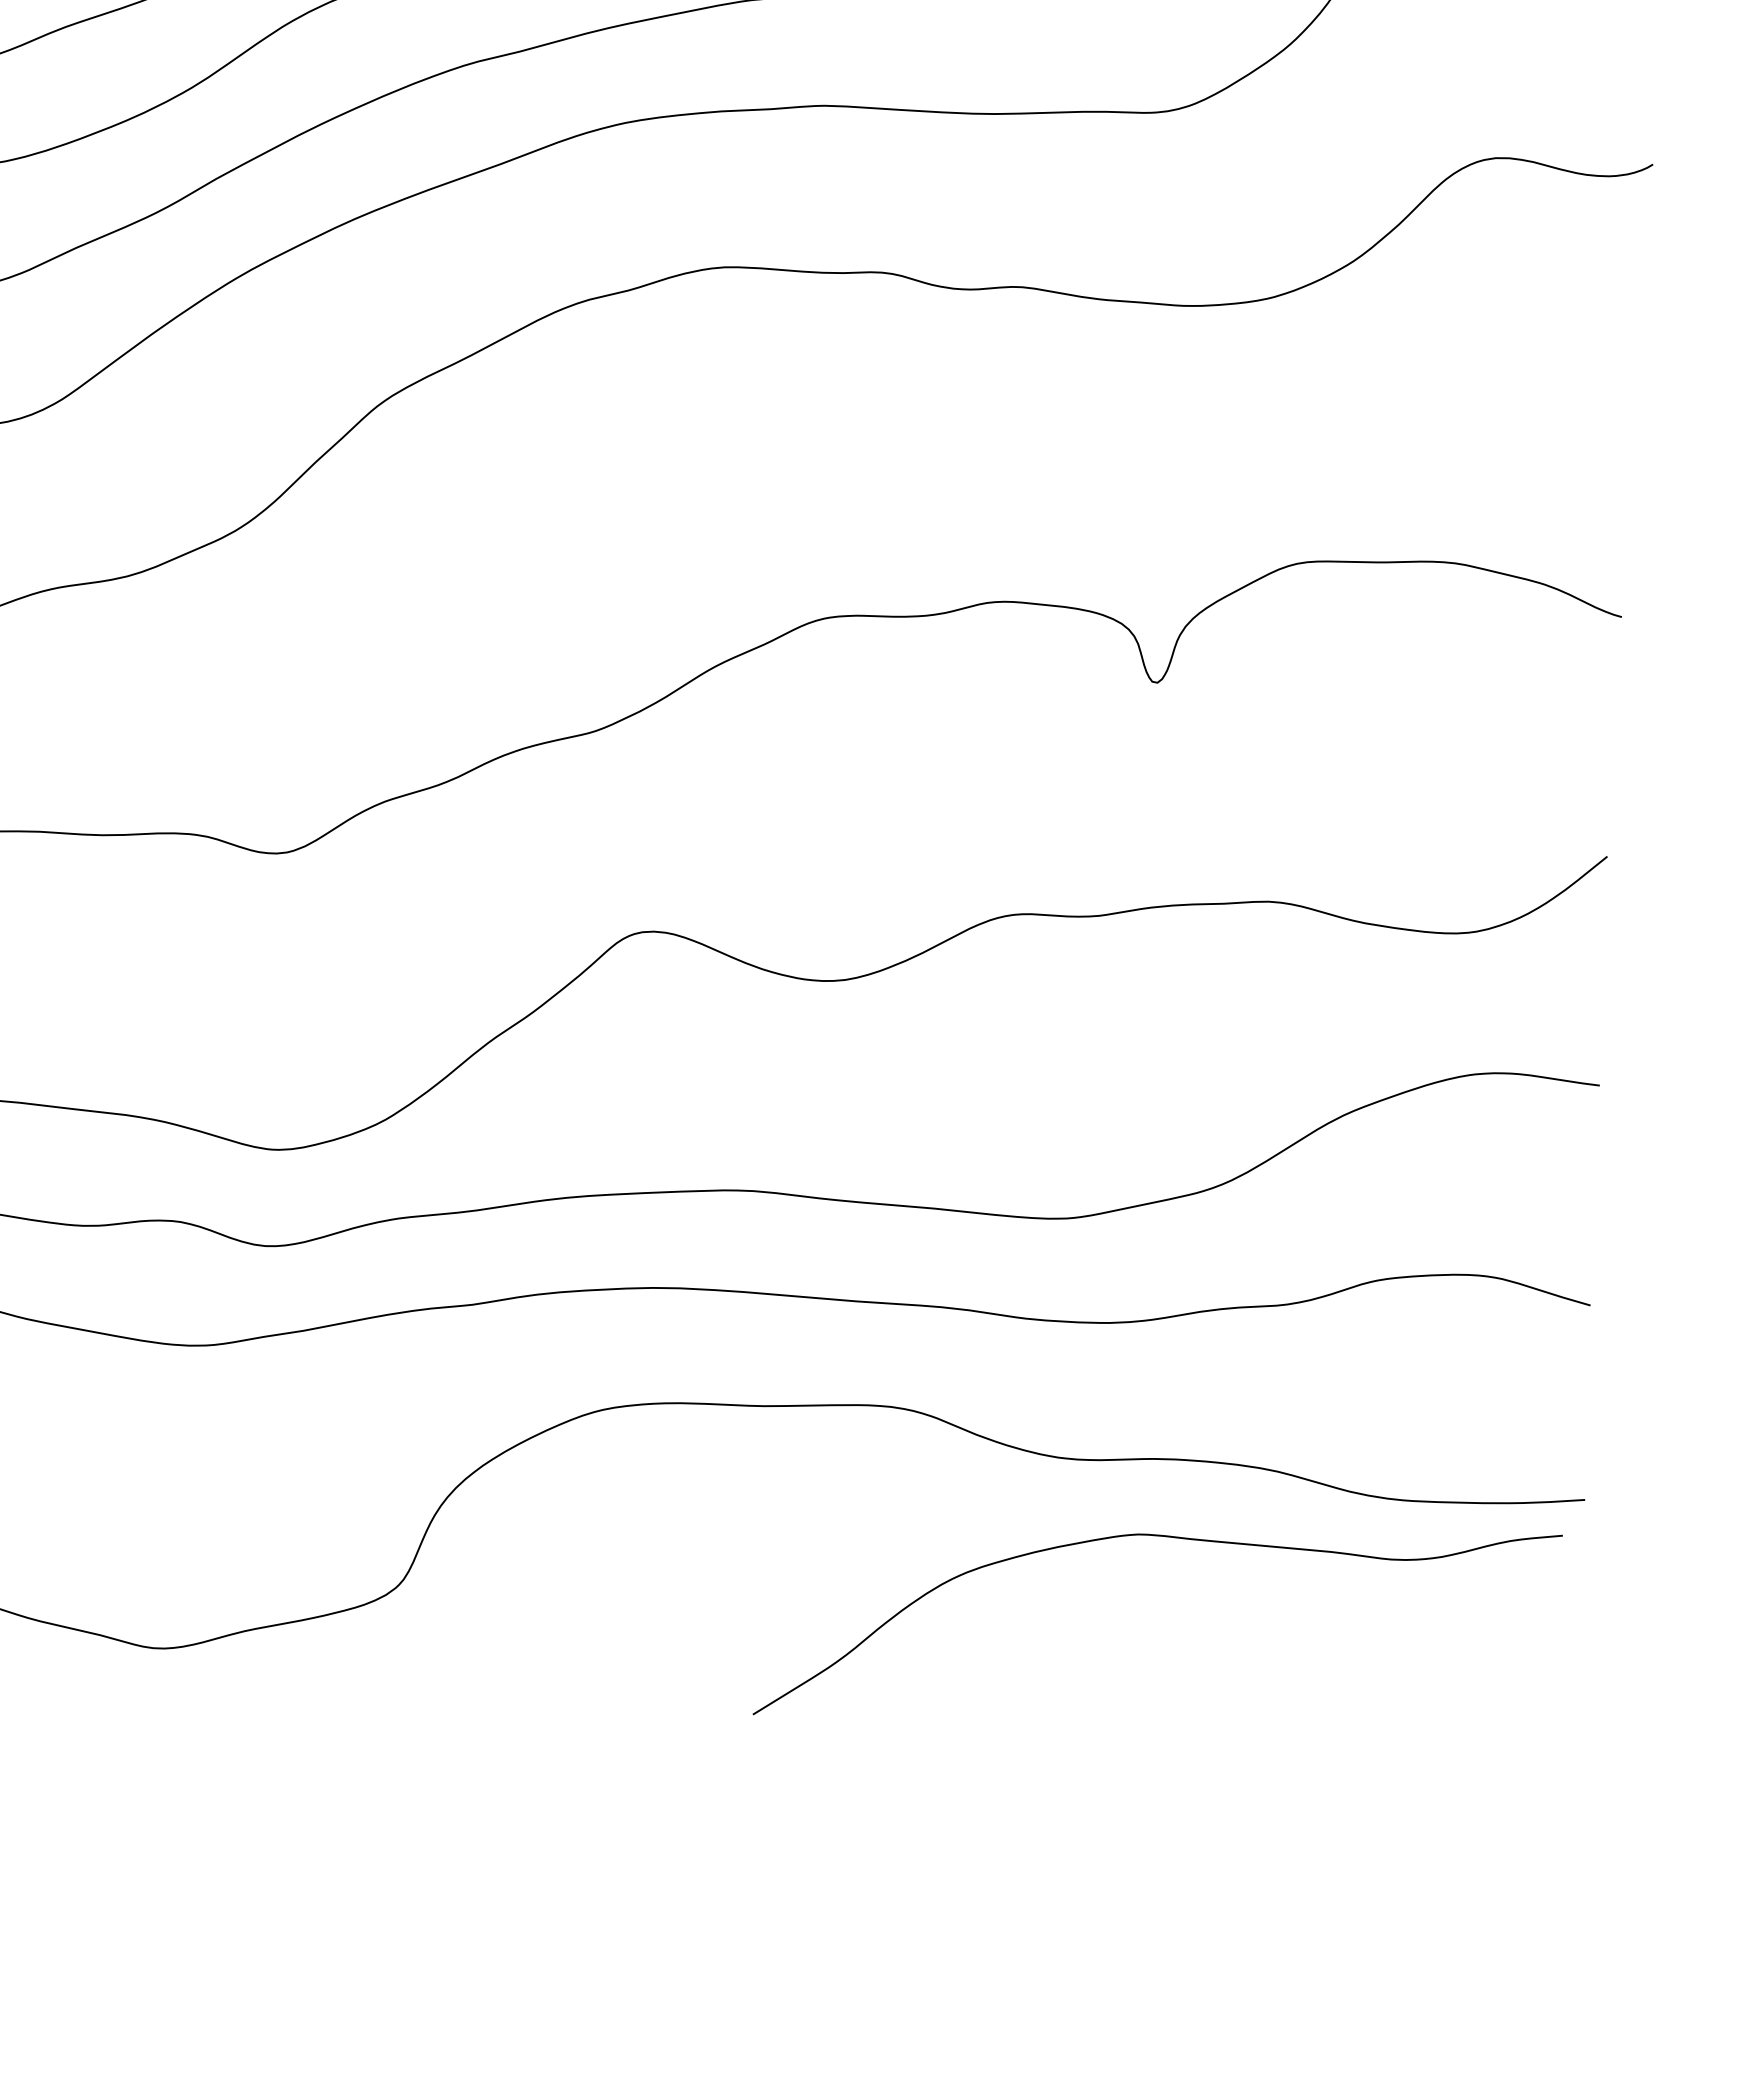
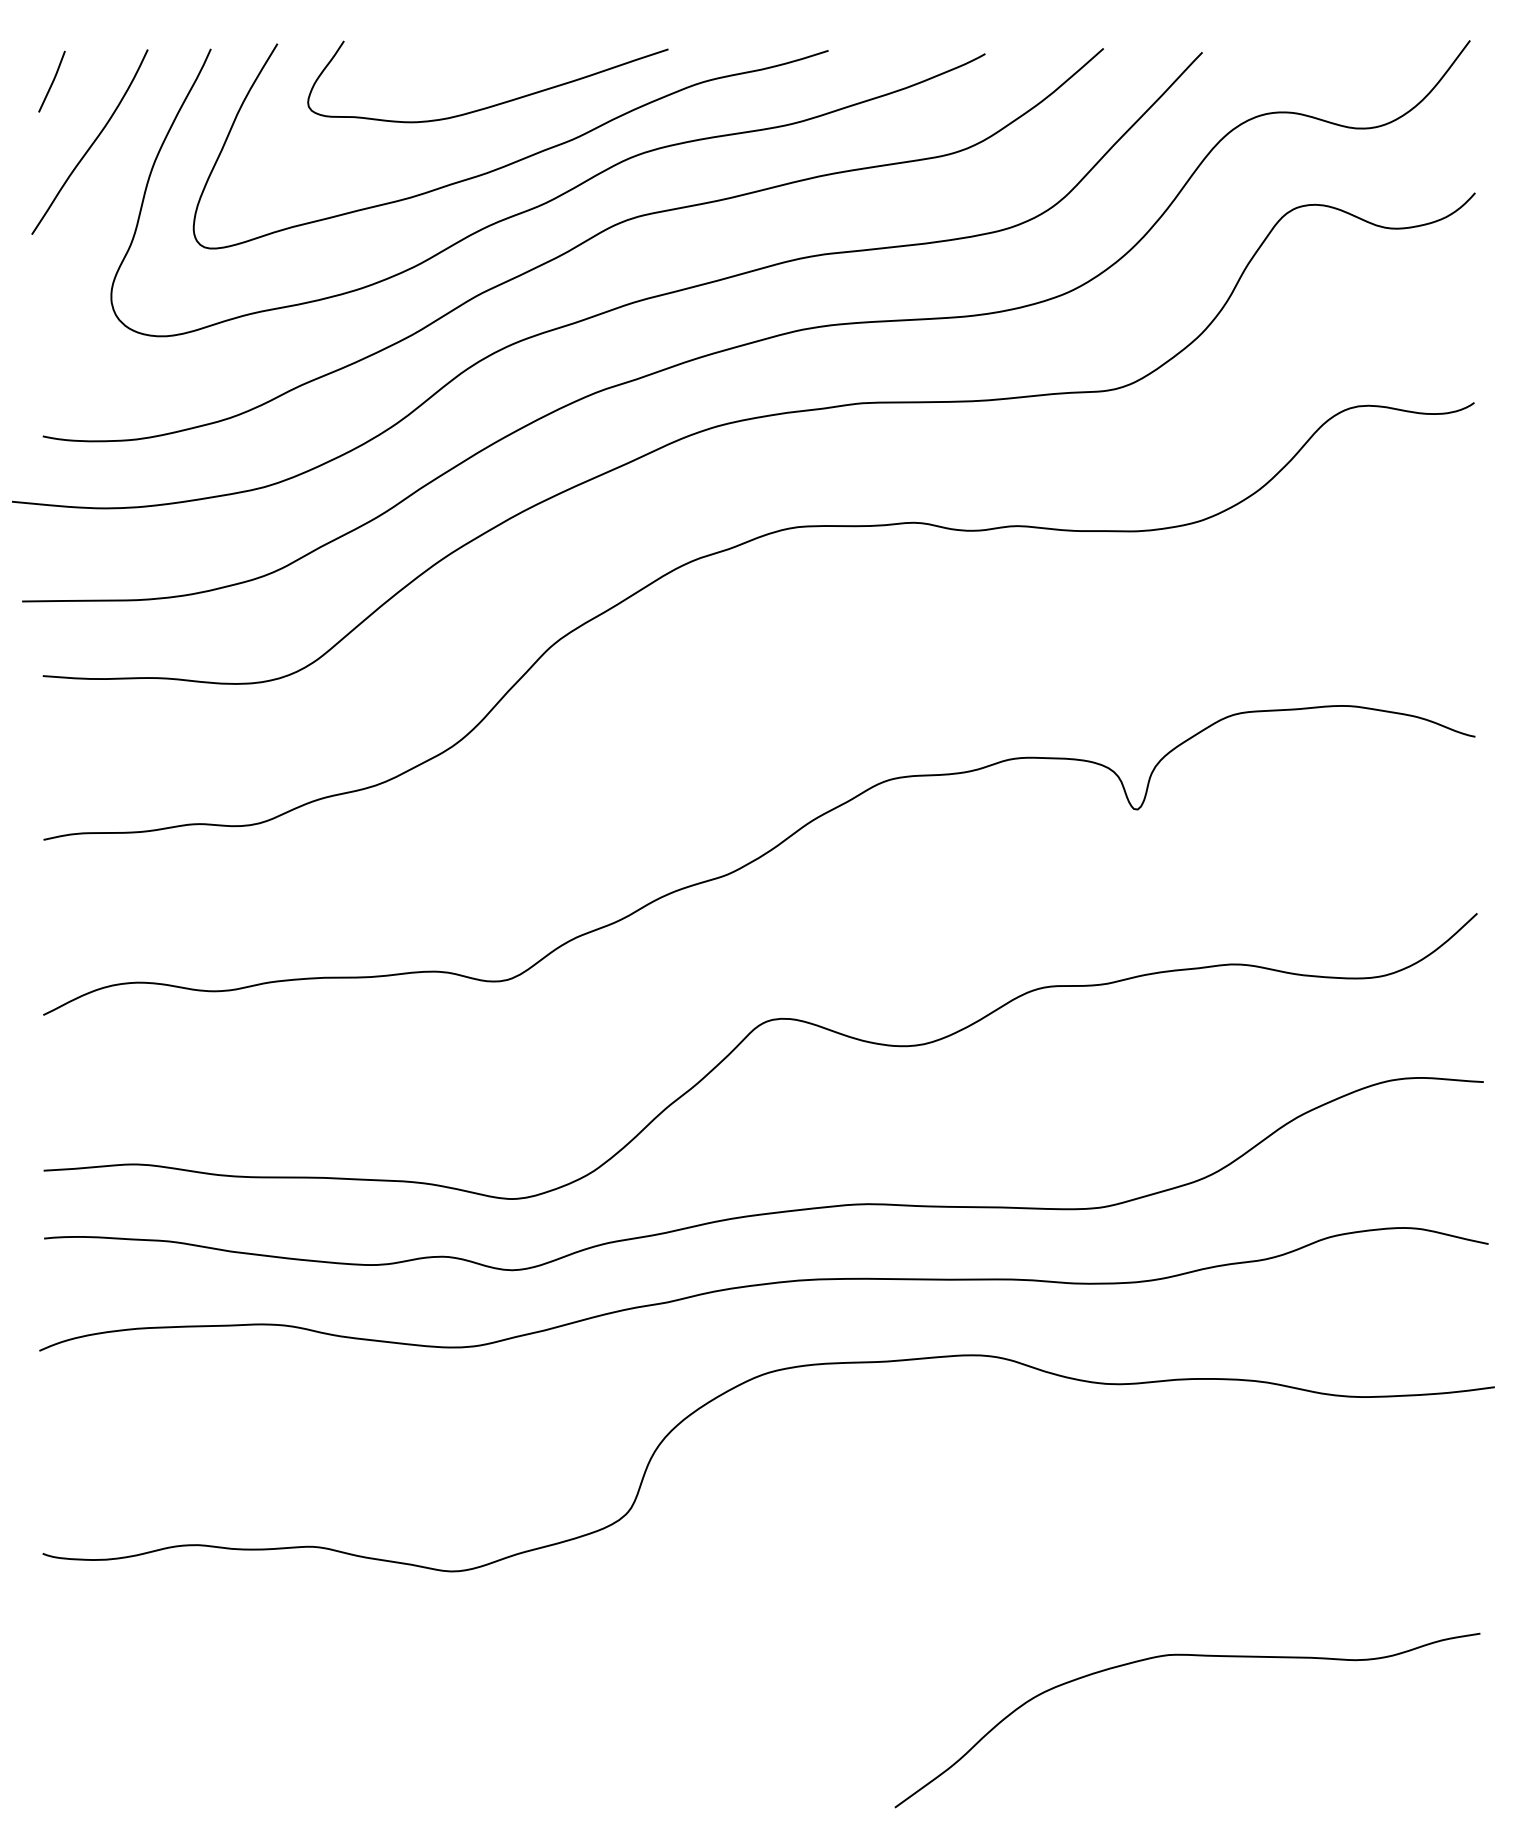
curve: (1173, 1538) -> (1194, 1656), moved

